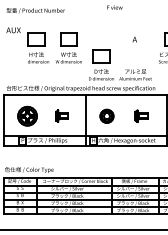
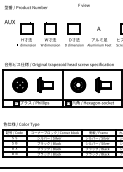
part: (125, 69) -> (91, 38), moved
part: (61, 115) -> (44, 84), size x1.67
part: (141, 115) -> (103, 84), size x1.67
part: (106, 116) -> (78, 85), size x1.43

